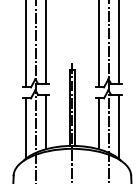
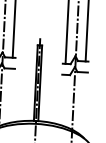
line: (45, 121) -> (10, 95), removed
line: (98, 123) -> (63, 99), removed
line: (118, 126) -> (83, 103), removed

